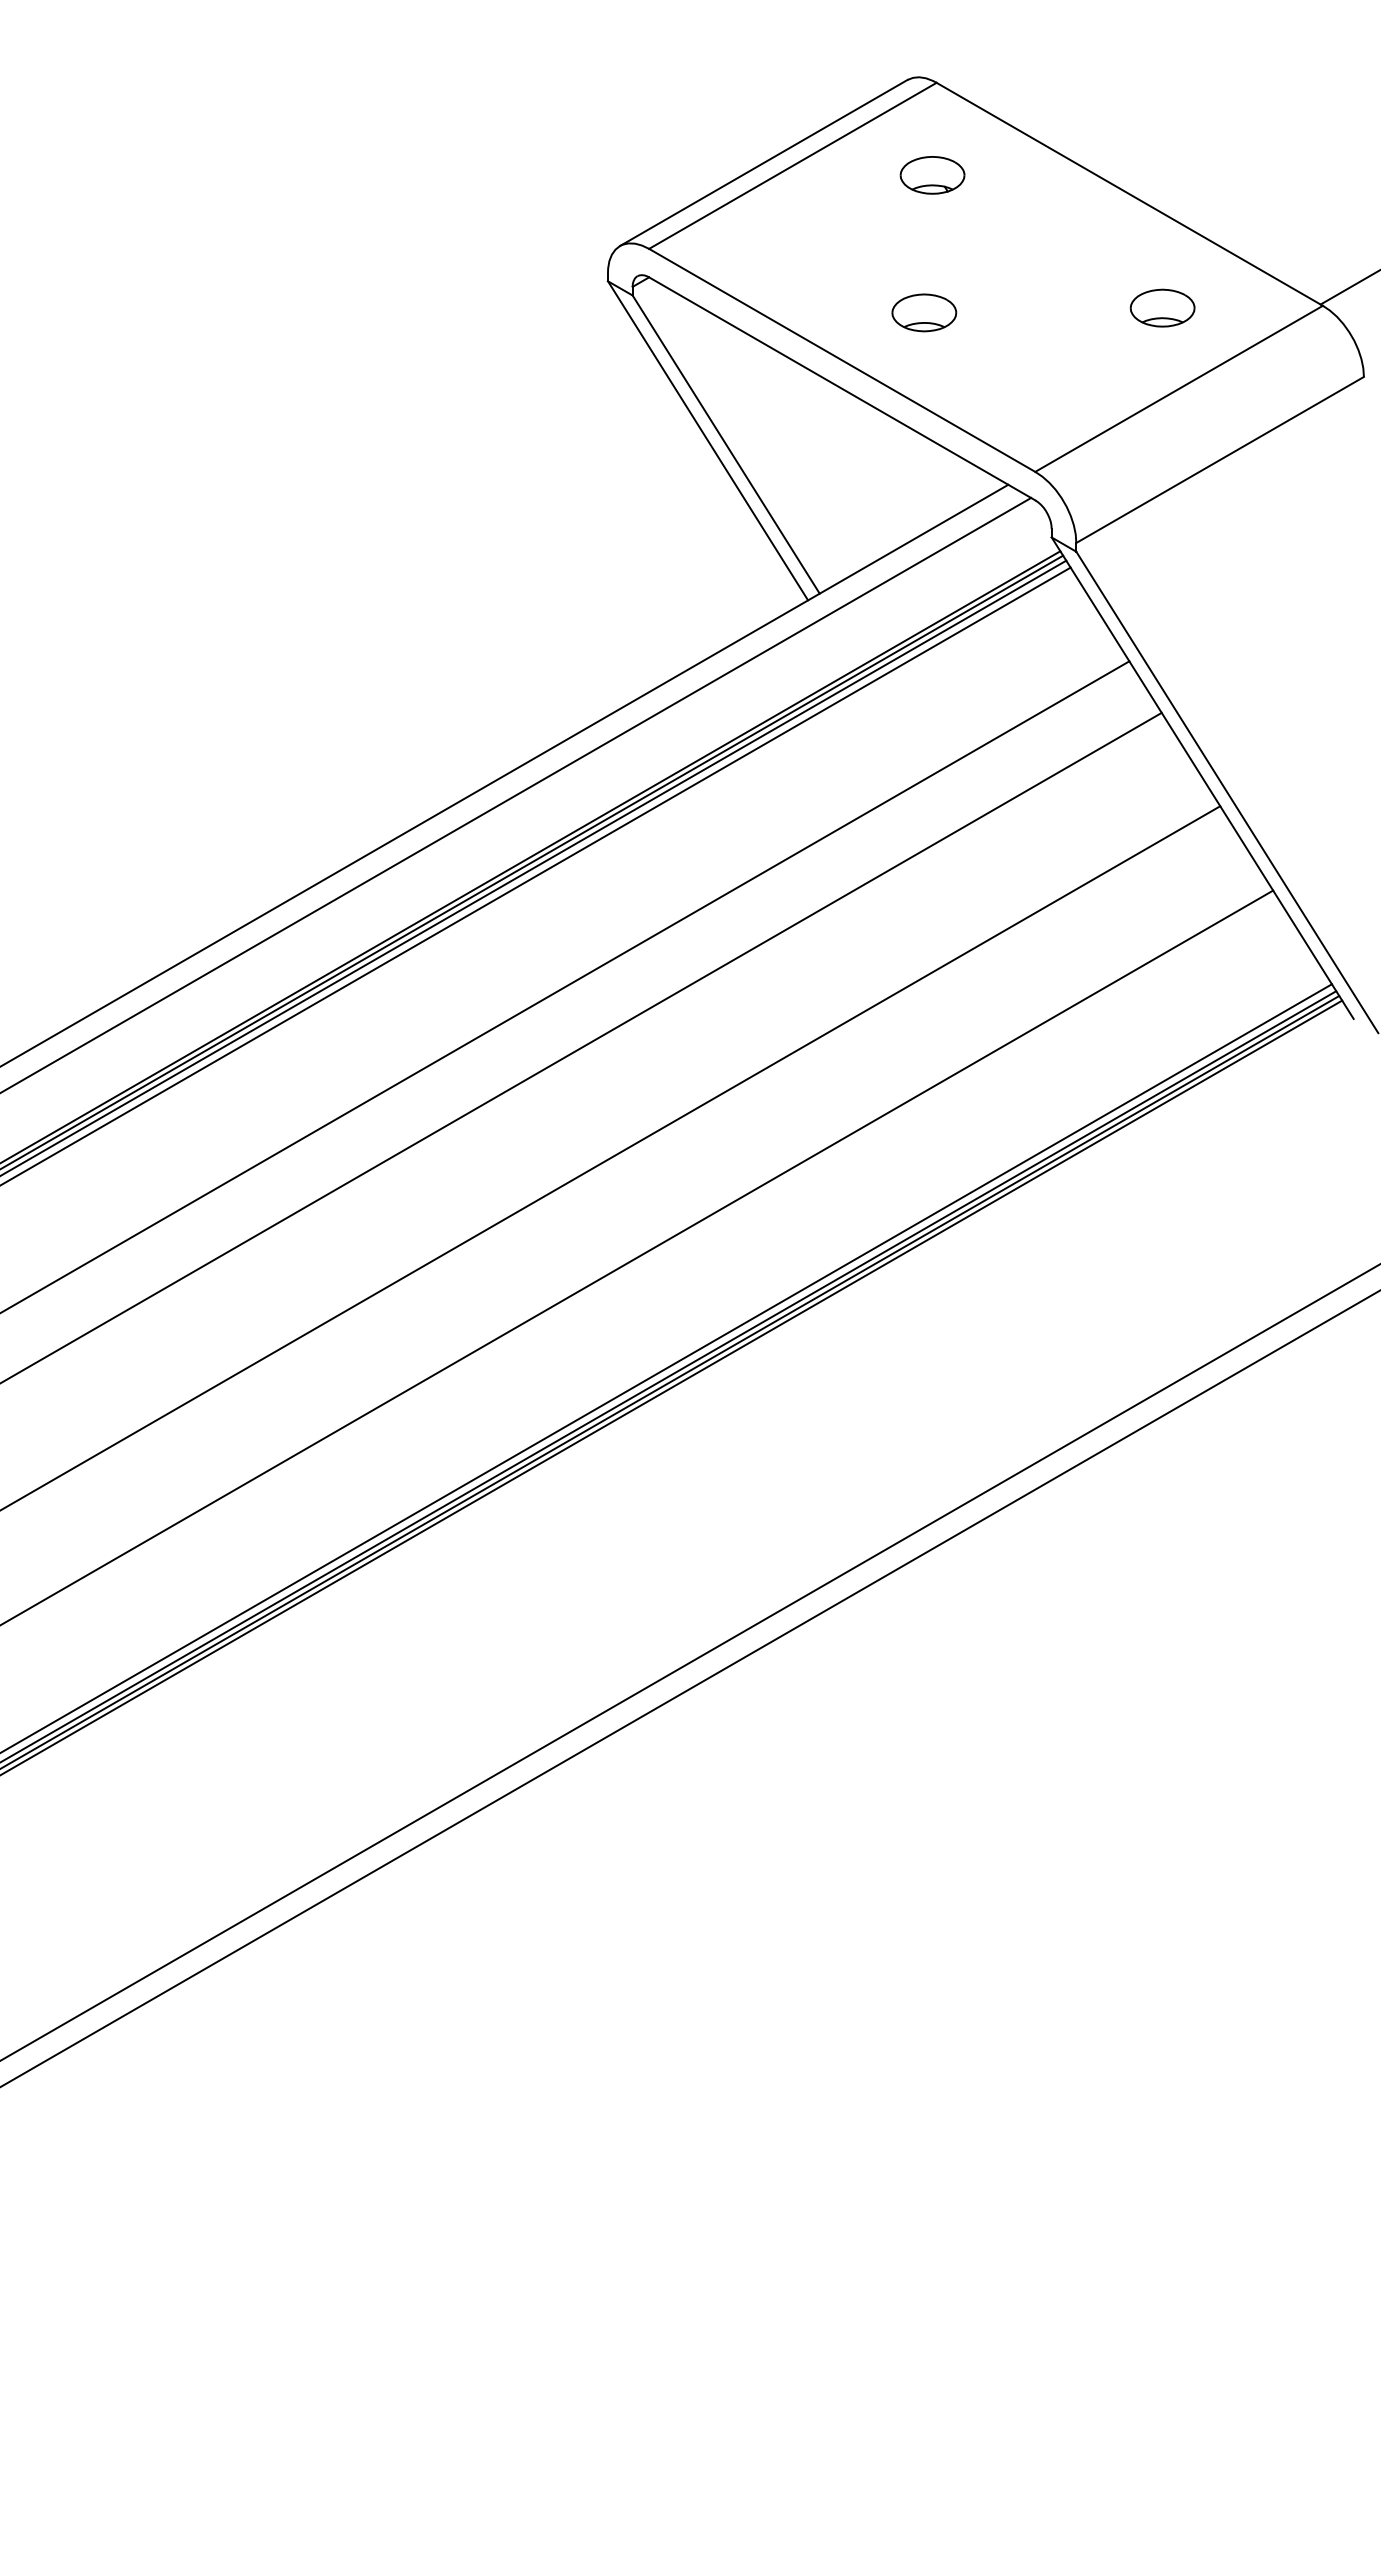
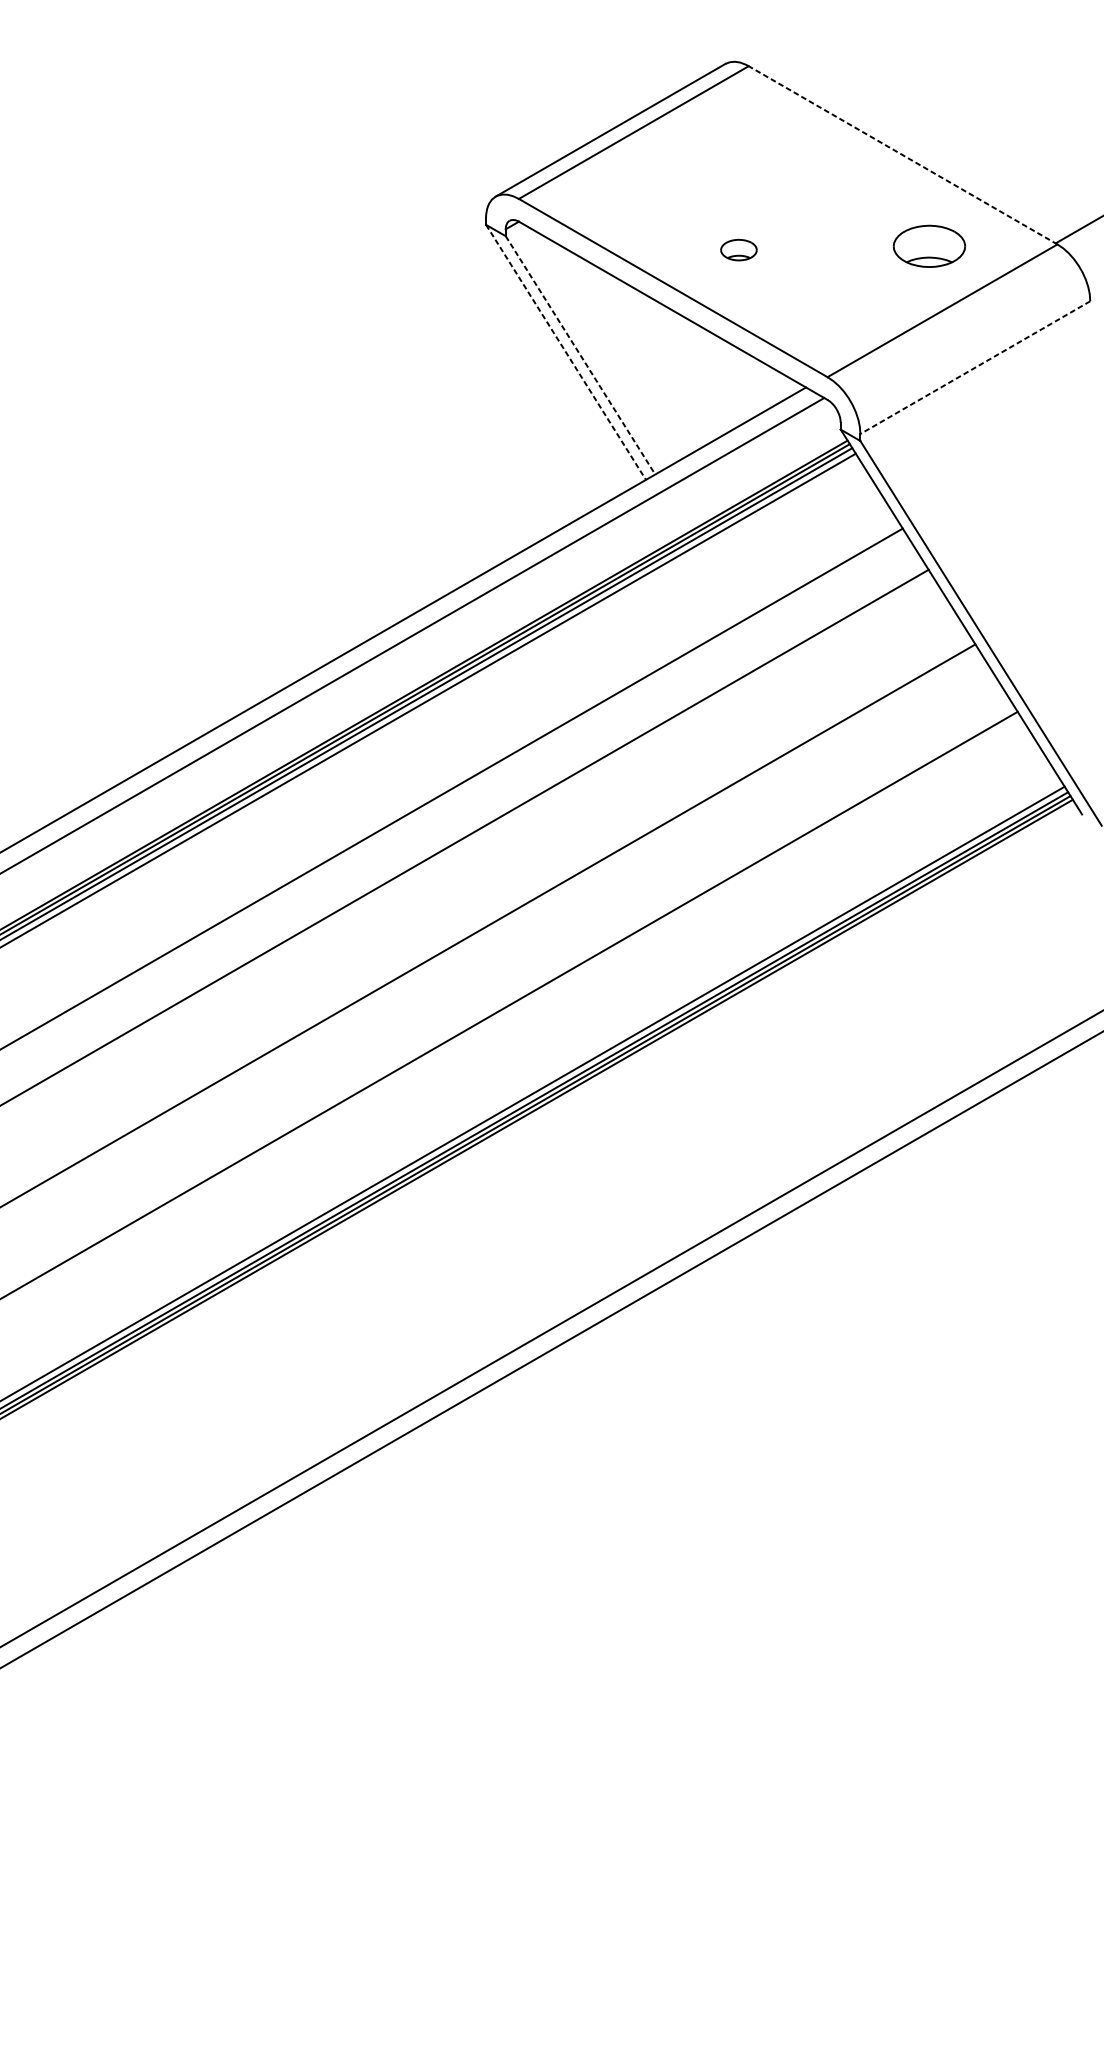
part: (932, 175) -> (745, 140), removed
line: (1129, 194) -> (902, 155), solid -> dashed
part: (1162, 307) -> (929, 245), size x1.4
part: (924, 312) -> (739, 249), size x0.7
line: (708, 441) -> (566, 352), solid -> dashed
line: (726, 445) -> (580, 356), solid -> dashed
line: (1219, 460) -> (974, 368), solid -> dashed

